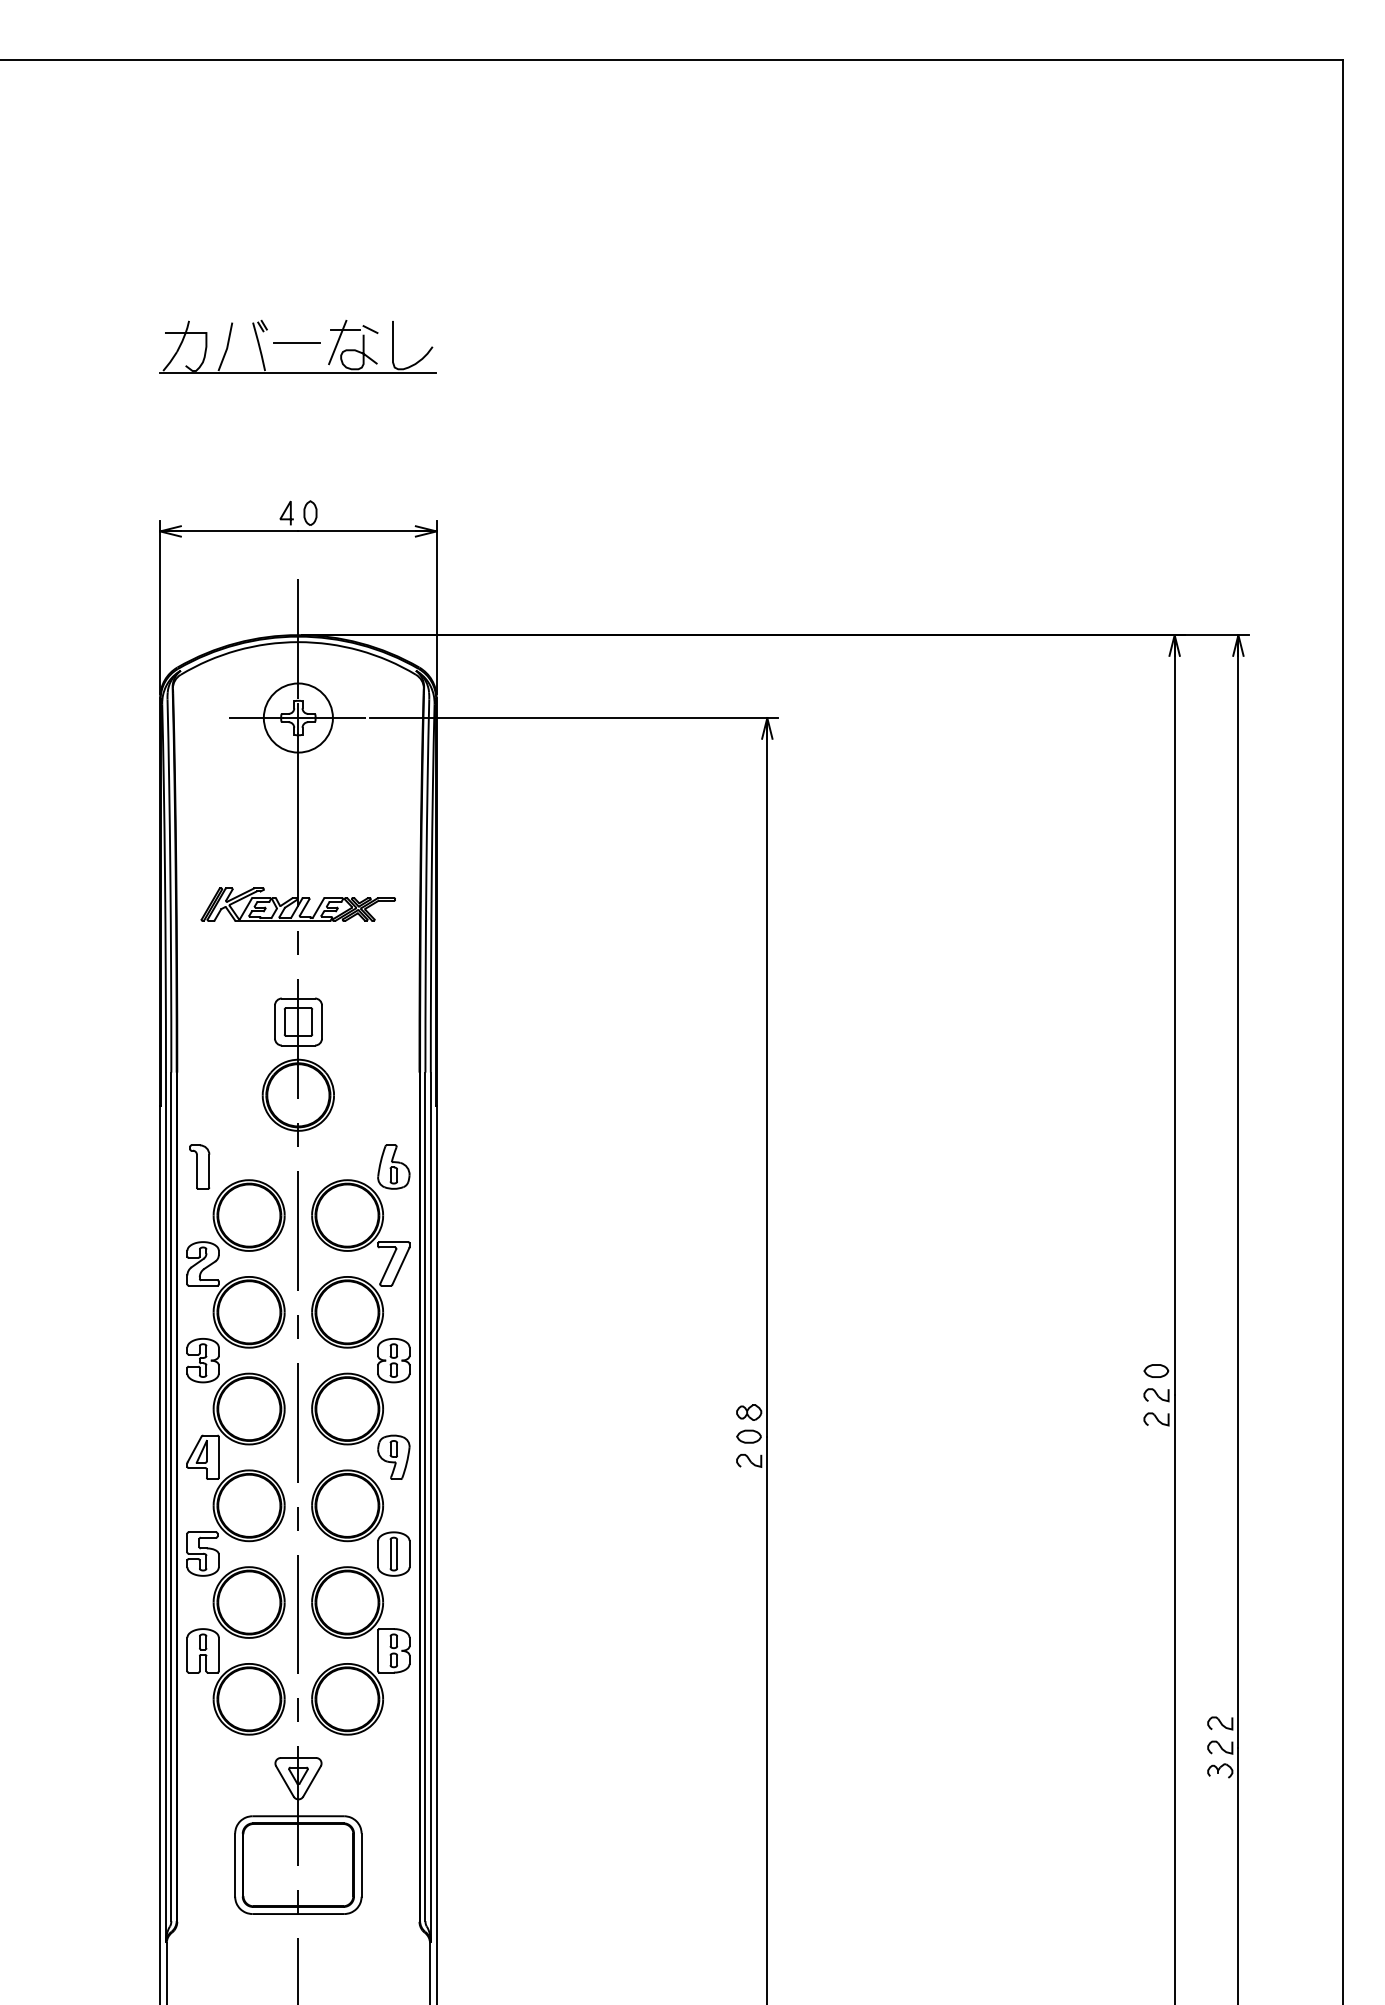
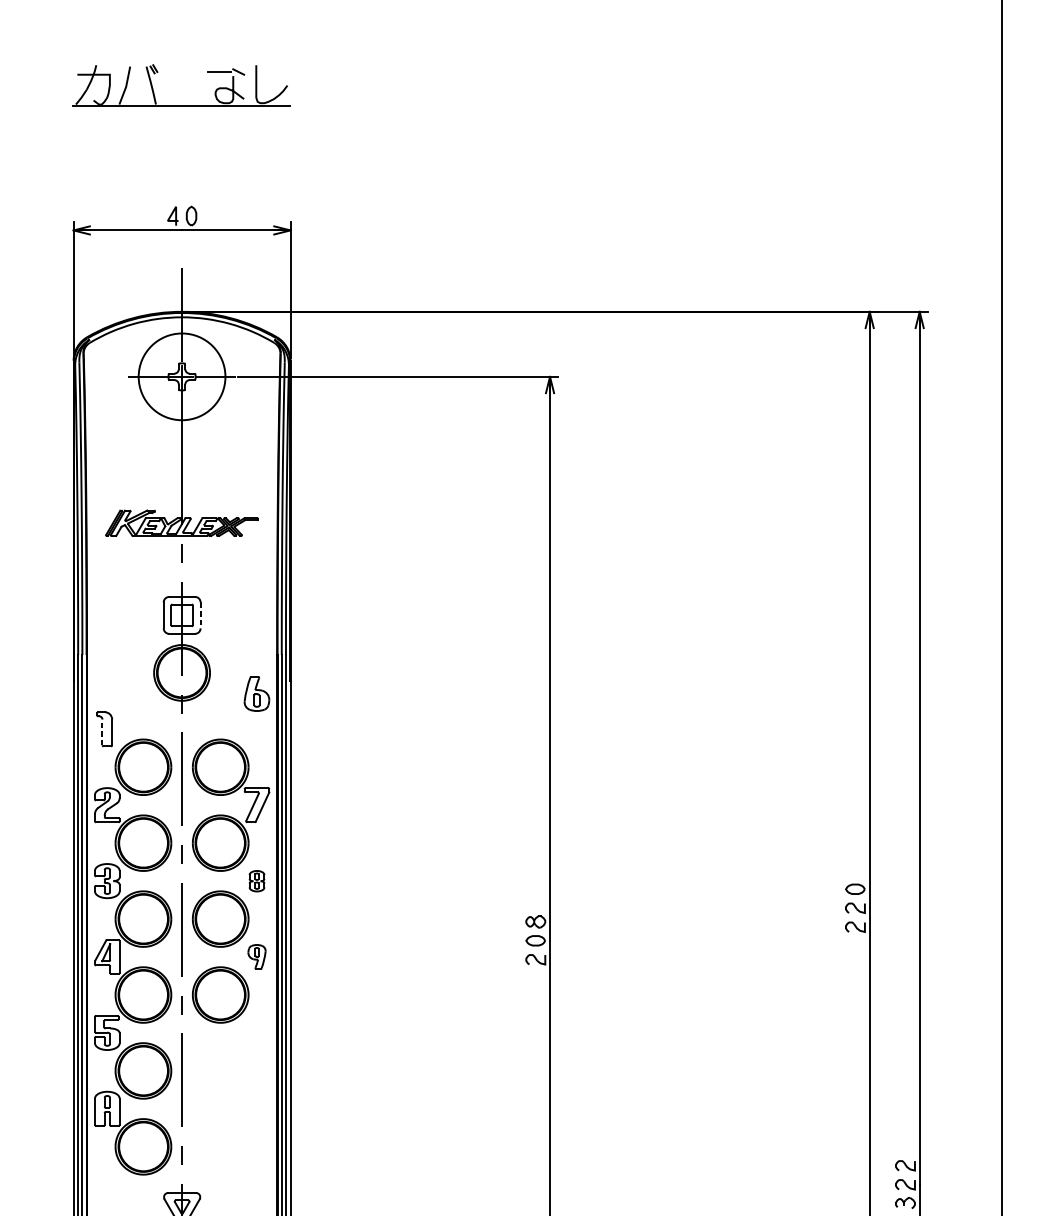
line: (337, 342) -> (212, 82), removed
line: (296, 343) -> (180, 82), removed
circle: (297, 717) -> (181, 376), size x1.6
line: (321, 1022) -> (200, 615), solid -> dashed
part: (393, 1166) -> (256, 693), moved
line: (196, 1170) -> (102, 731), solid -> dashed
part: (393, 1360) -> (256, 881), size x0.6
part: (393, 1456) -> (256, 956), size x0.7
part: (360, 1633) -> (230, 1095), removed

